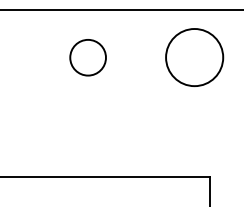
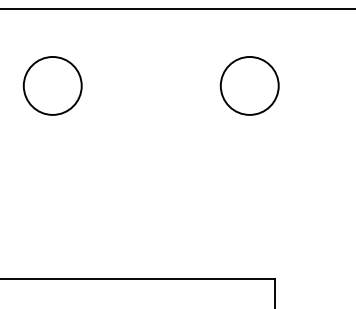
circle: (87, 57) -> (51, 85), moved
circle: (194, 57) -> (249, 85), size x0.62

